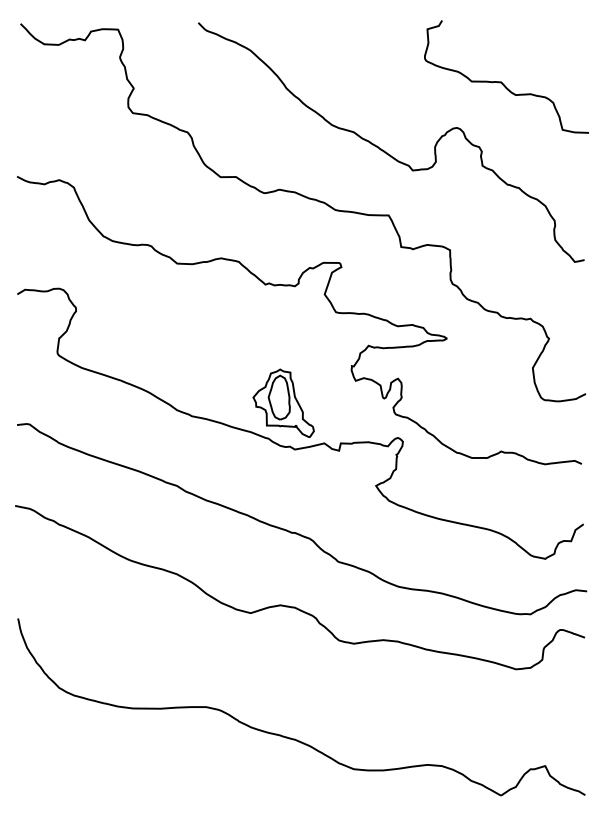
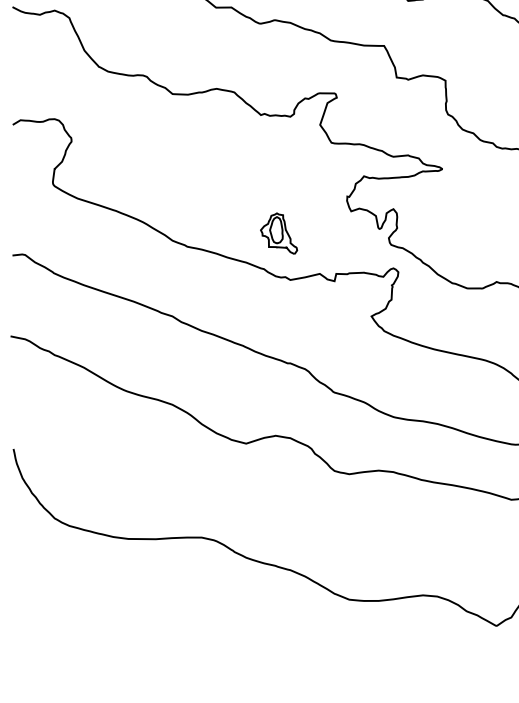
part: (283, 402) -> (278, 232), size x0.6

